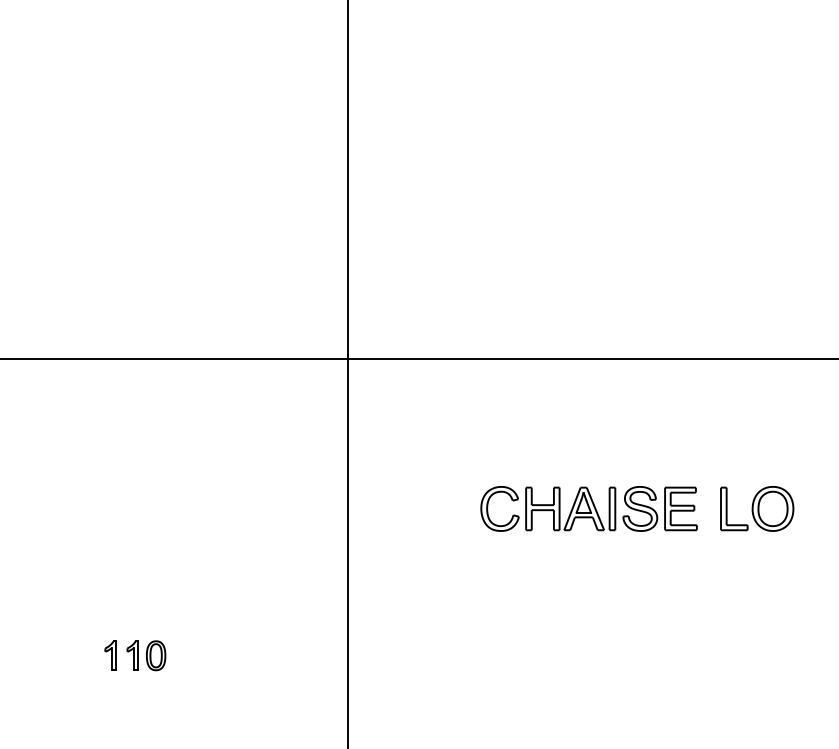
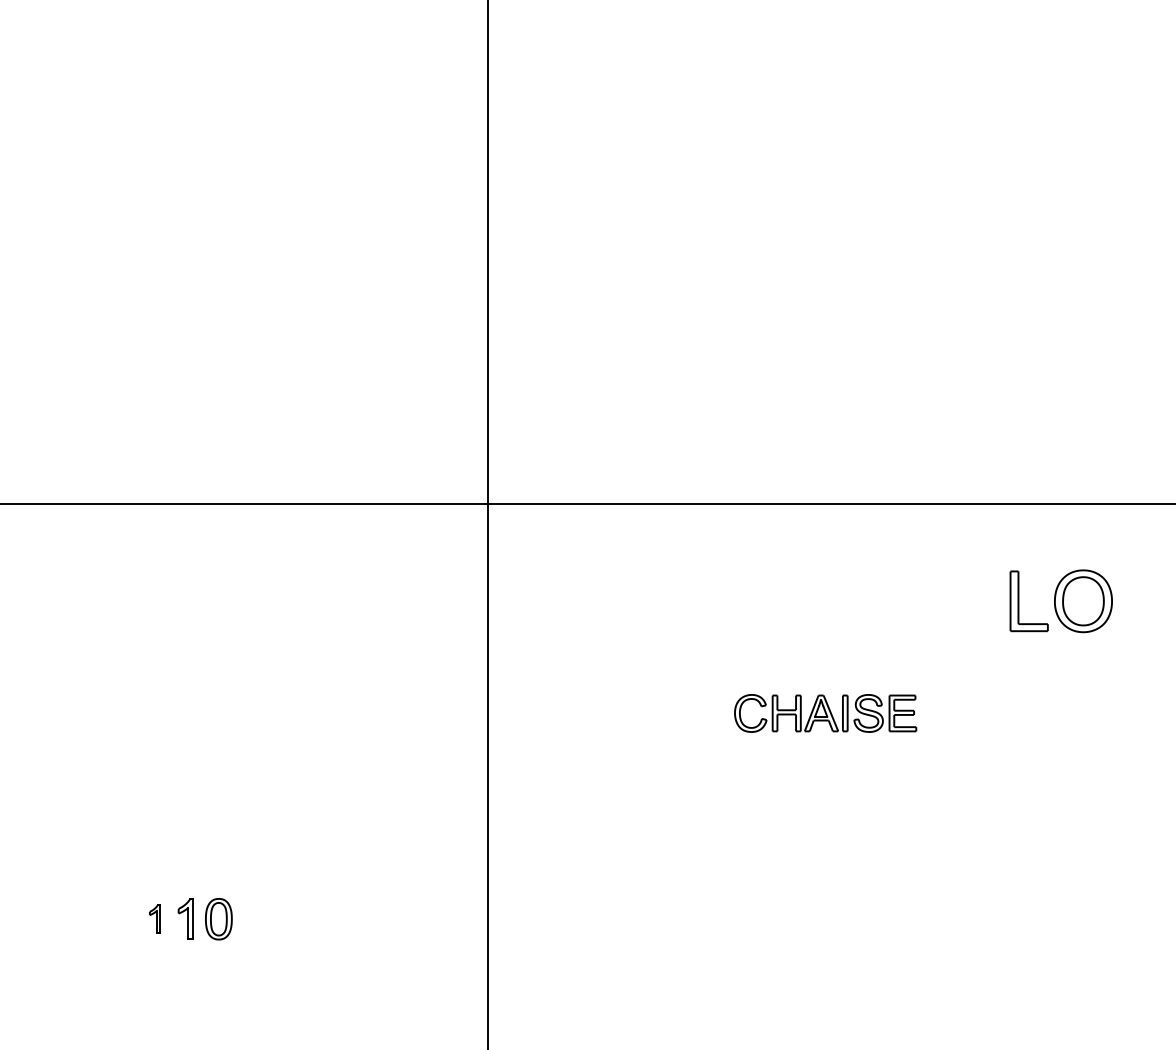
part: (588, 508) -> (824, 712), size x0.6
part: (757, 508) -> (1061, 600), moved
part: (110, 655) -> (154, 918), size x0.7

